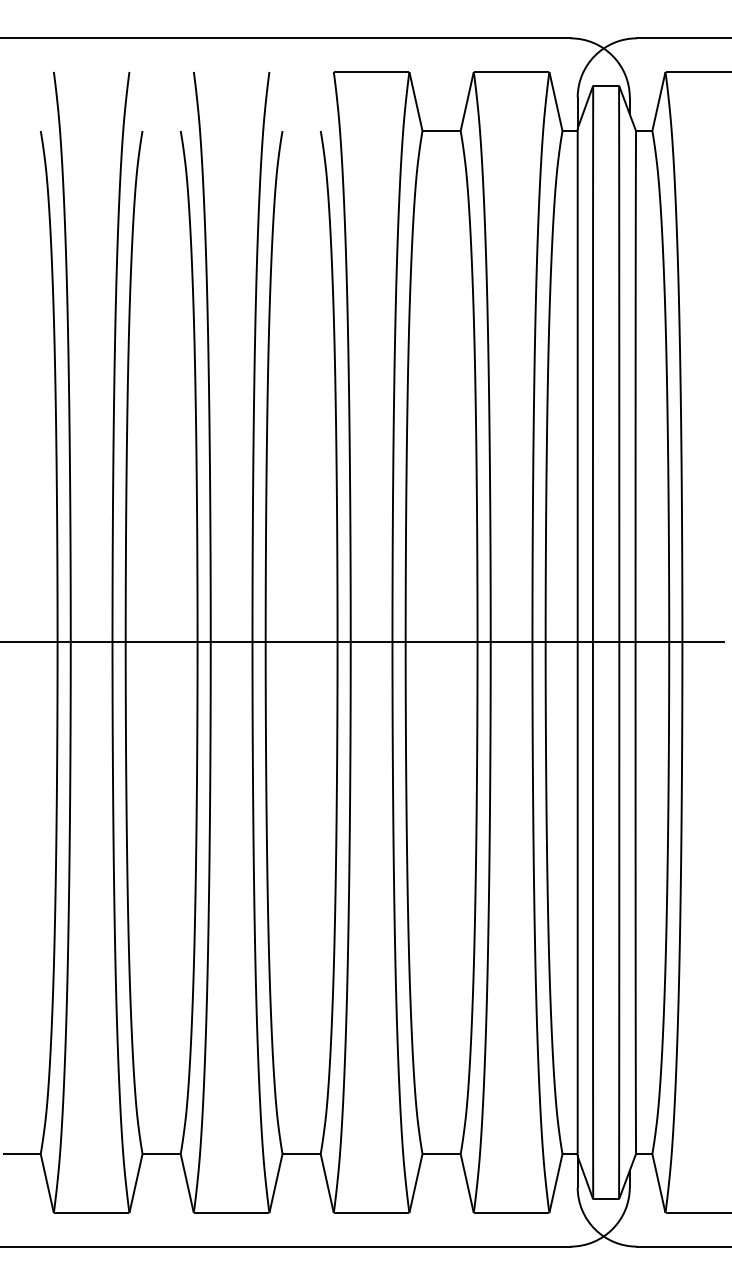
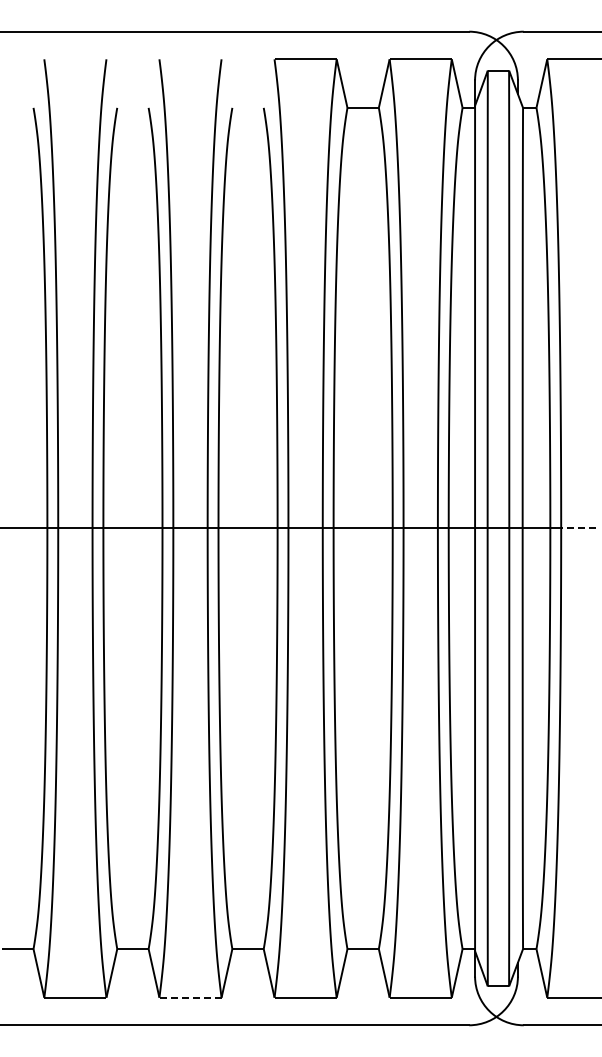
line: (702, 642) -> (577, 528), solid -> dashed
line: (231, 1212) -> (190, 997), solid -> dashed

